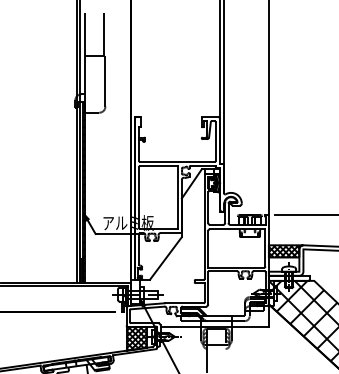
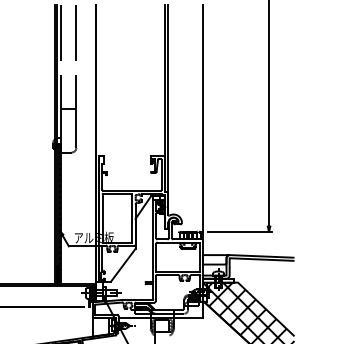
hatch: (285, 250) -> (215, 259), removed
hatch: (136, 338) -> (100, 327), removed

